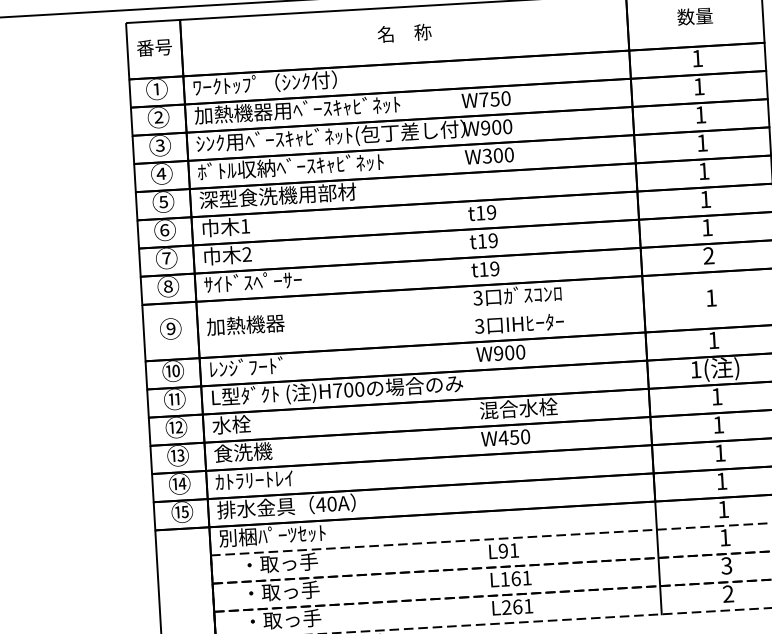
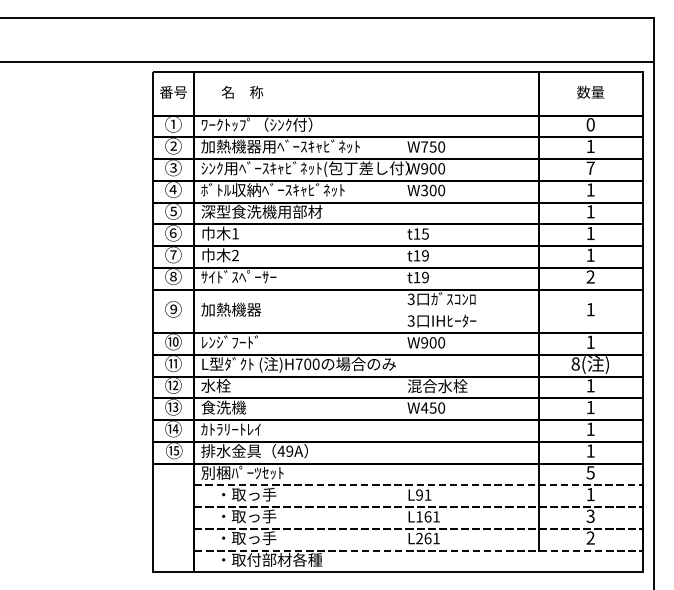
text: (404, 32) -> (242, 91), moved
text: (697, 58) -> (590, 124), 1 -> 0
text: (700, 113) -> (590, 167), 1 -> 7
text: (491, 211) -> (425, 233), t19 -> t15
text: (695, 369) -> (575, 363), 1( -> 8(
text: (331, 503) -> (289, 450), 40A -> 49A
text: (723, 509) -> (590, 472), 1 -> 5

